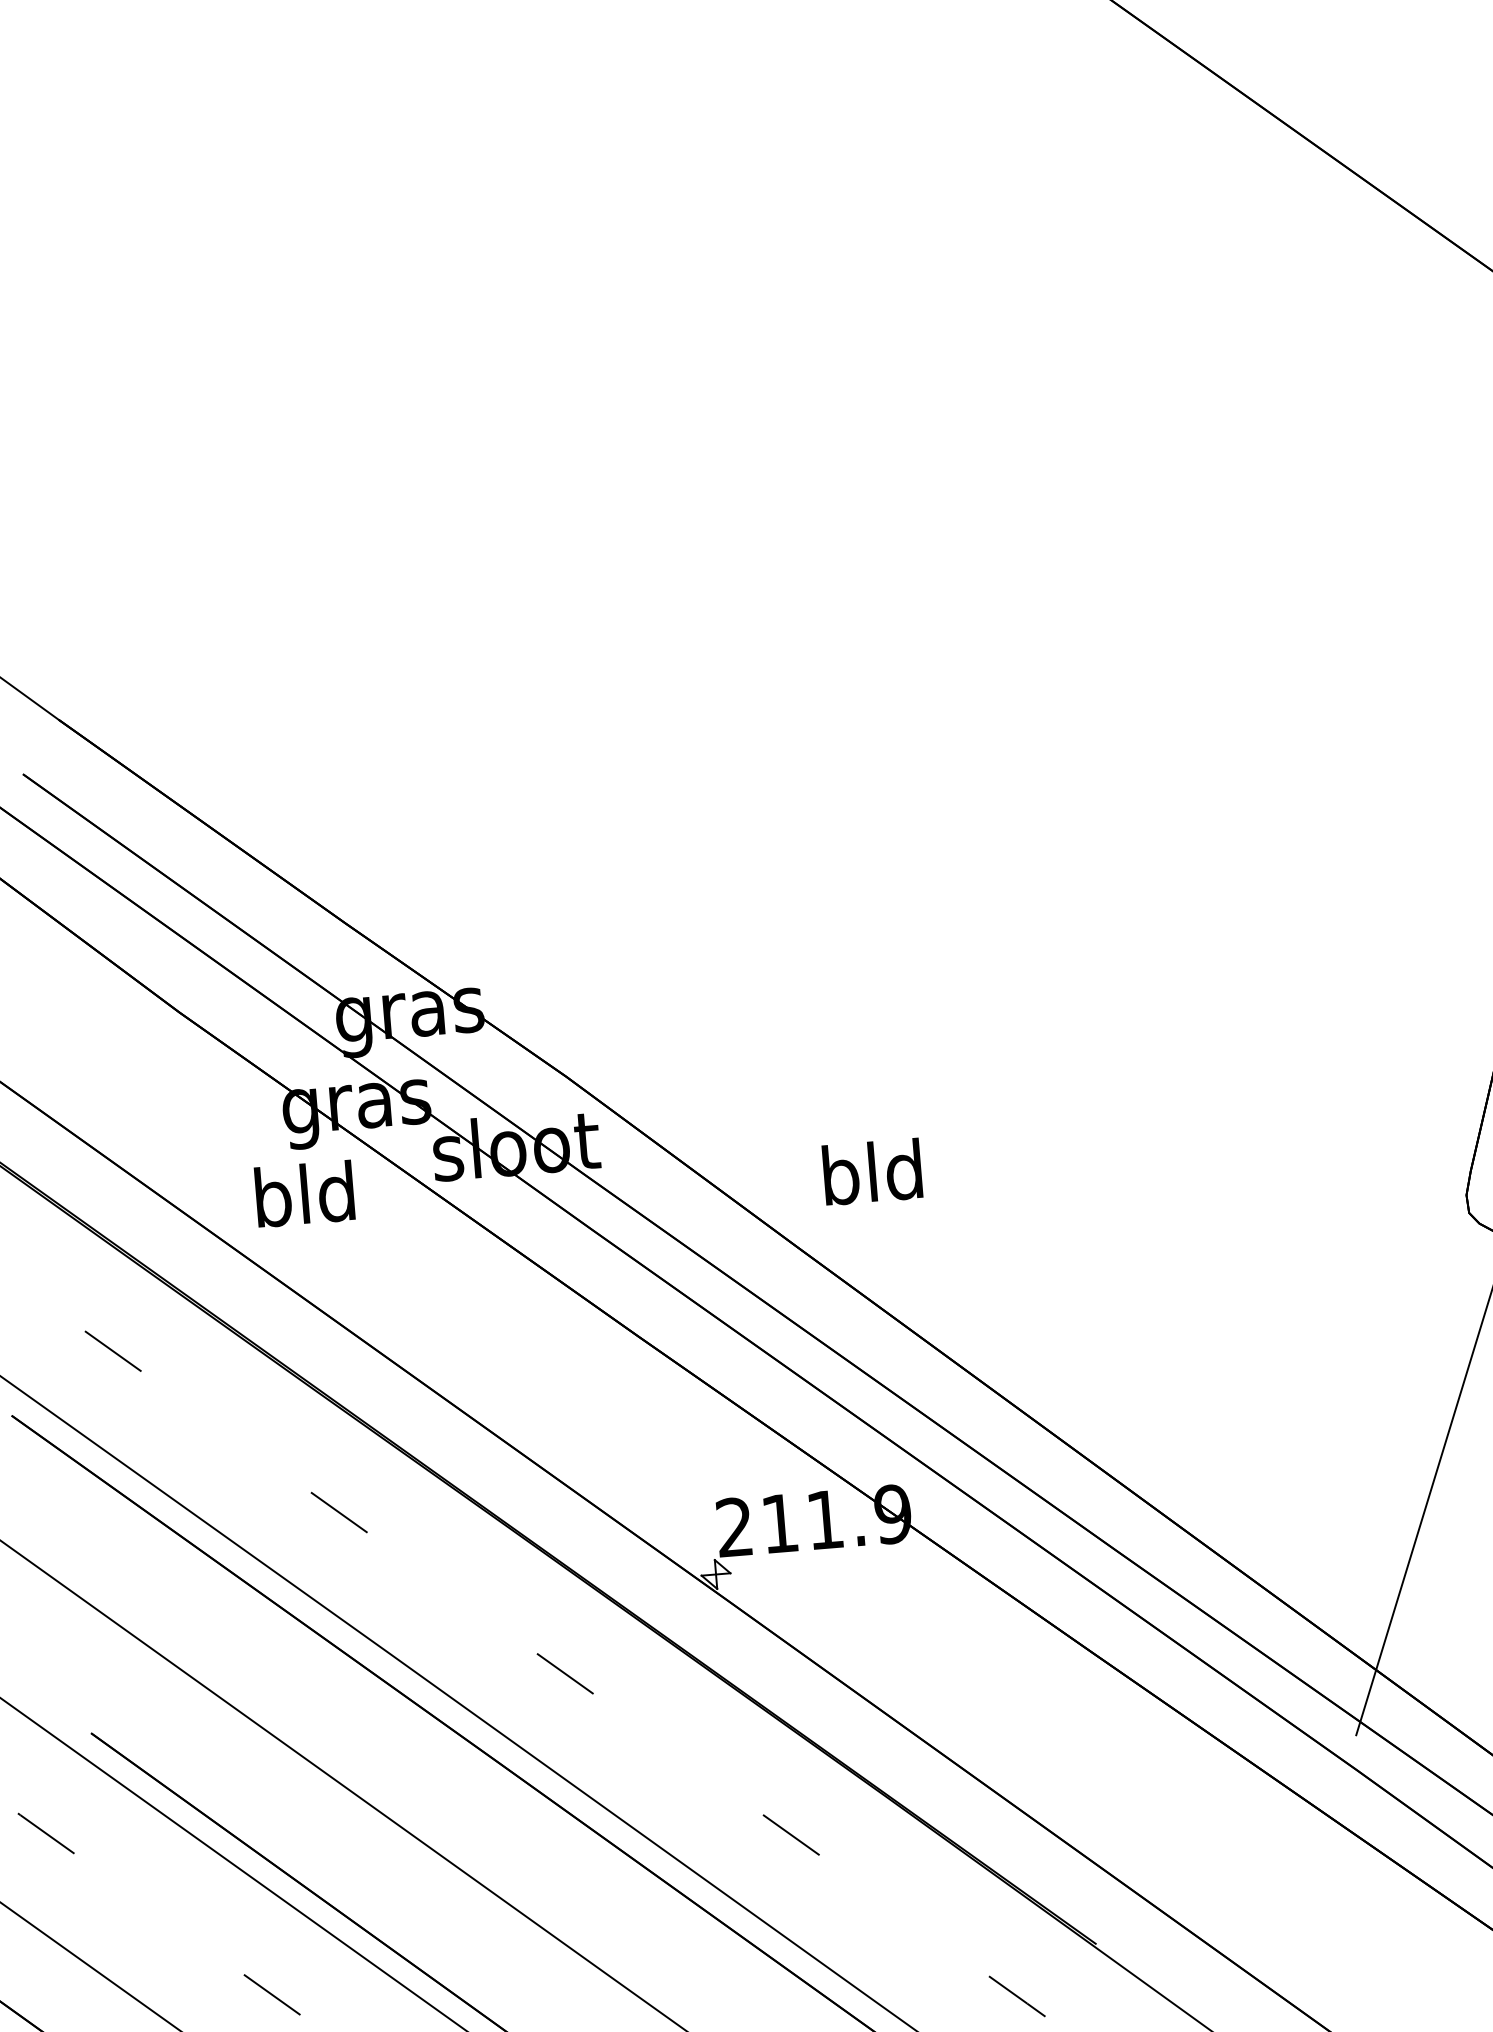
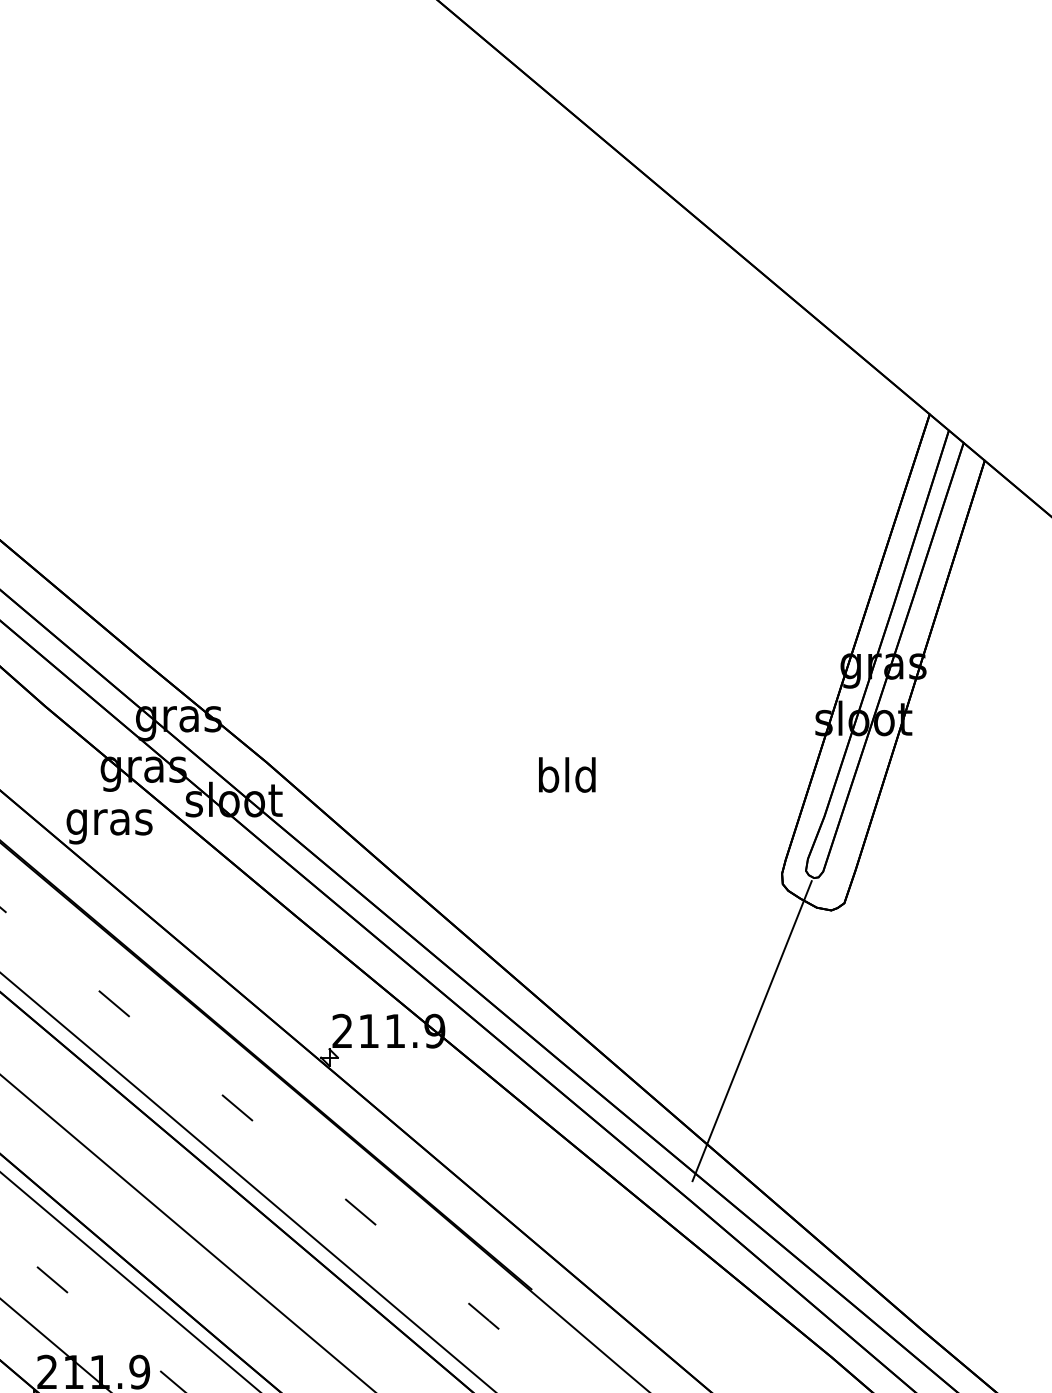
text: (872, 1171) -> (567, 774), moved
text: (305, 1202) -> (109, 822), bld -> gras

